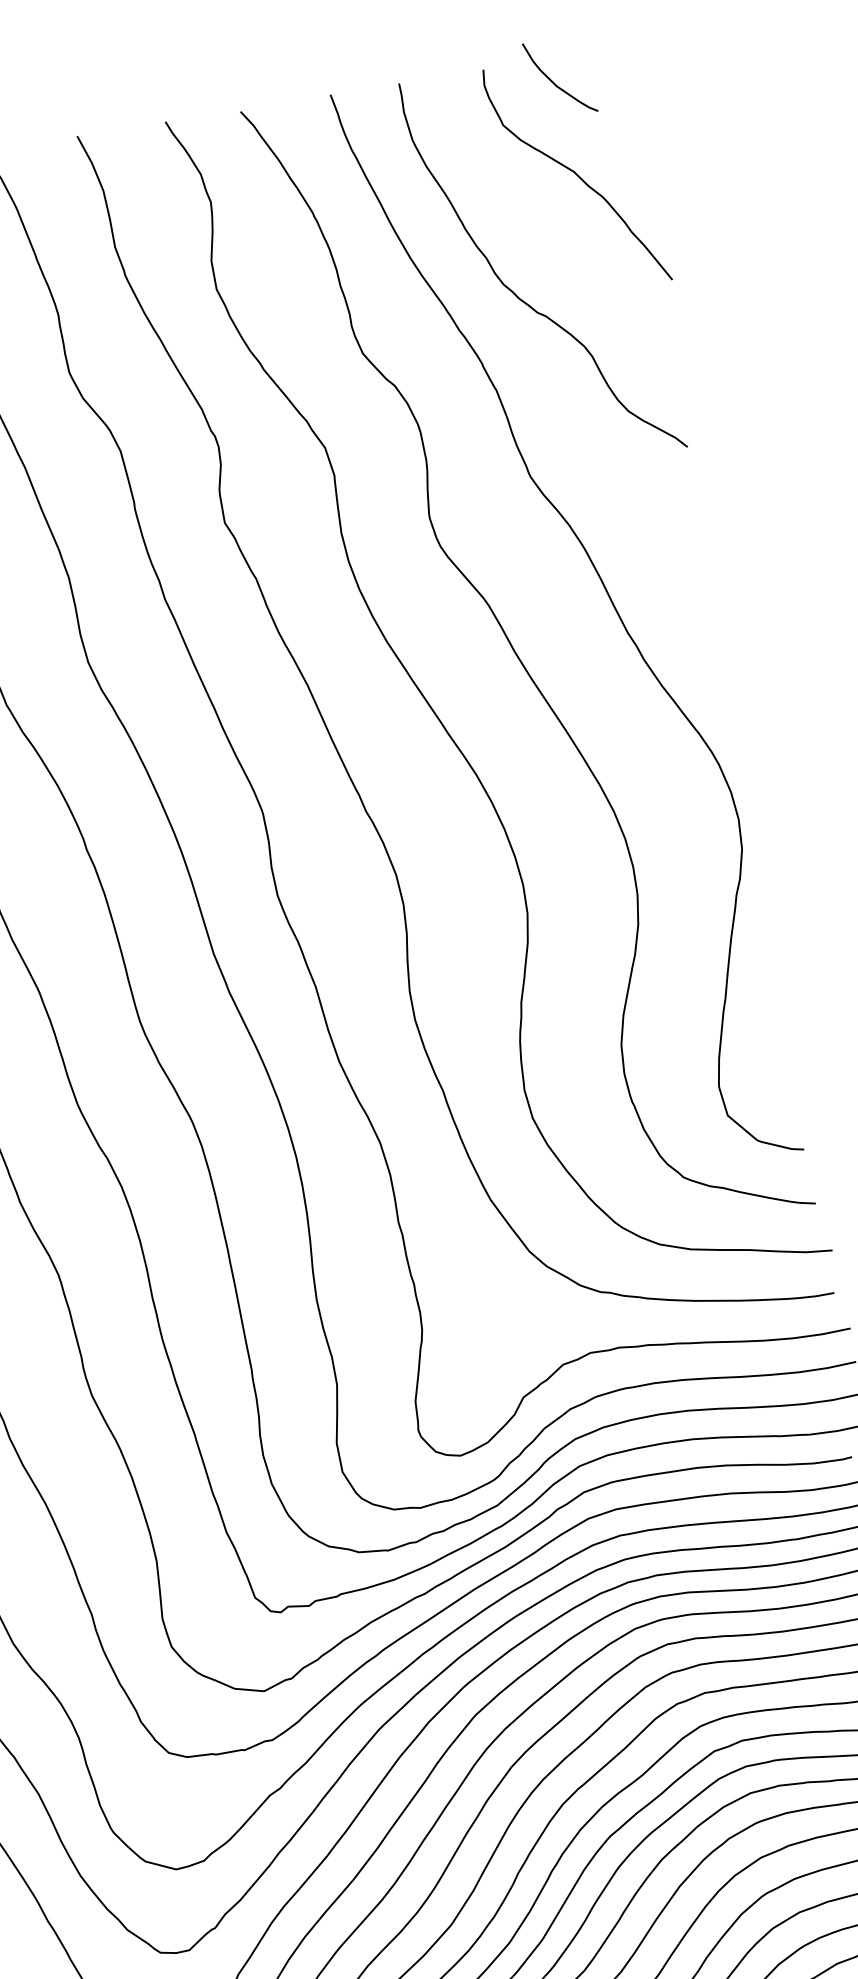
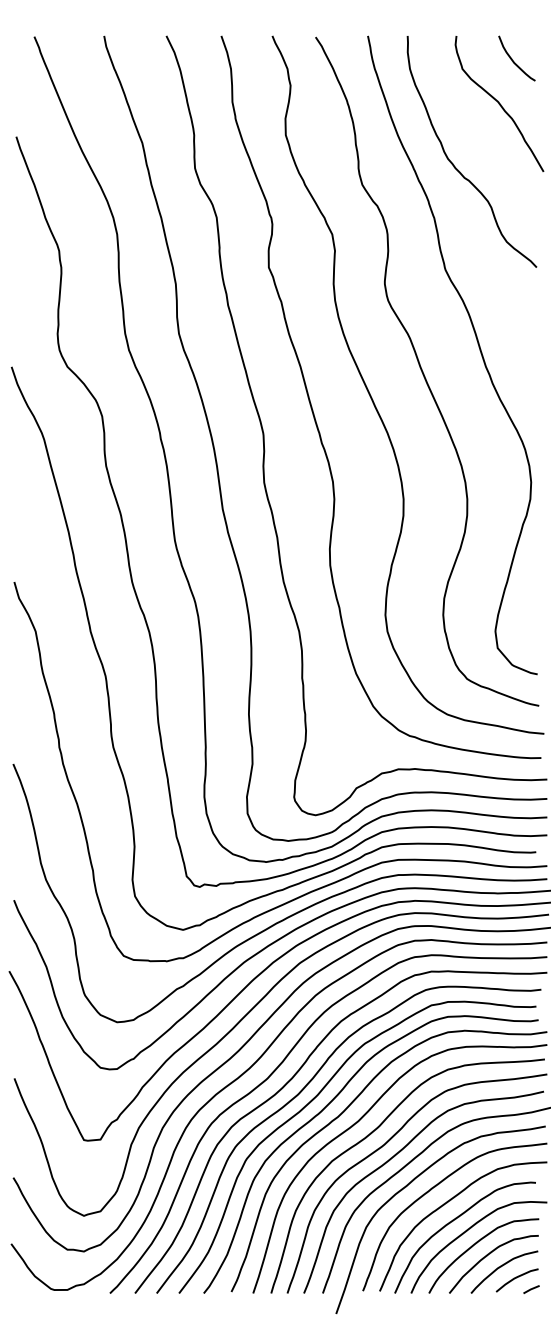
curve: (554, 82) -> (513, 60), moved

